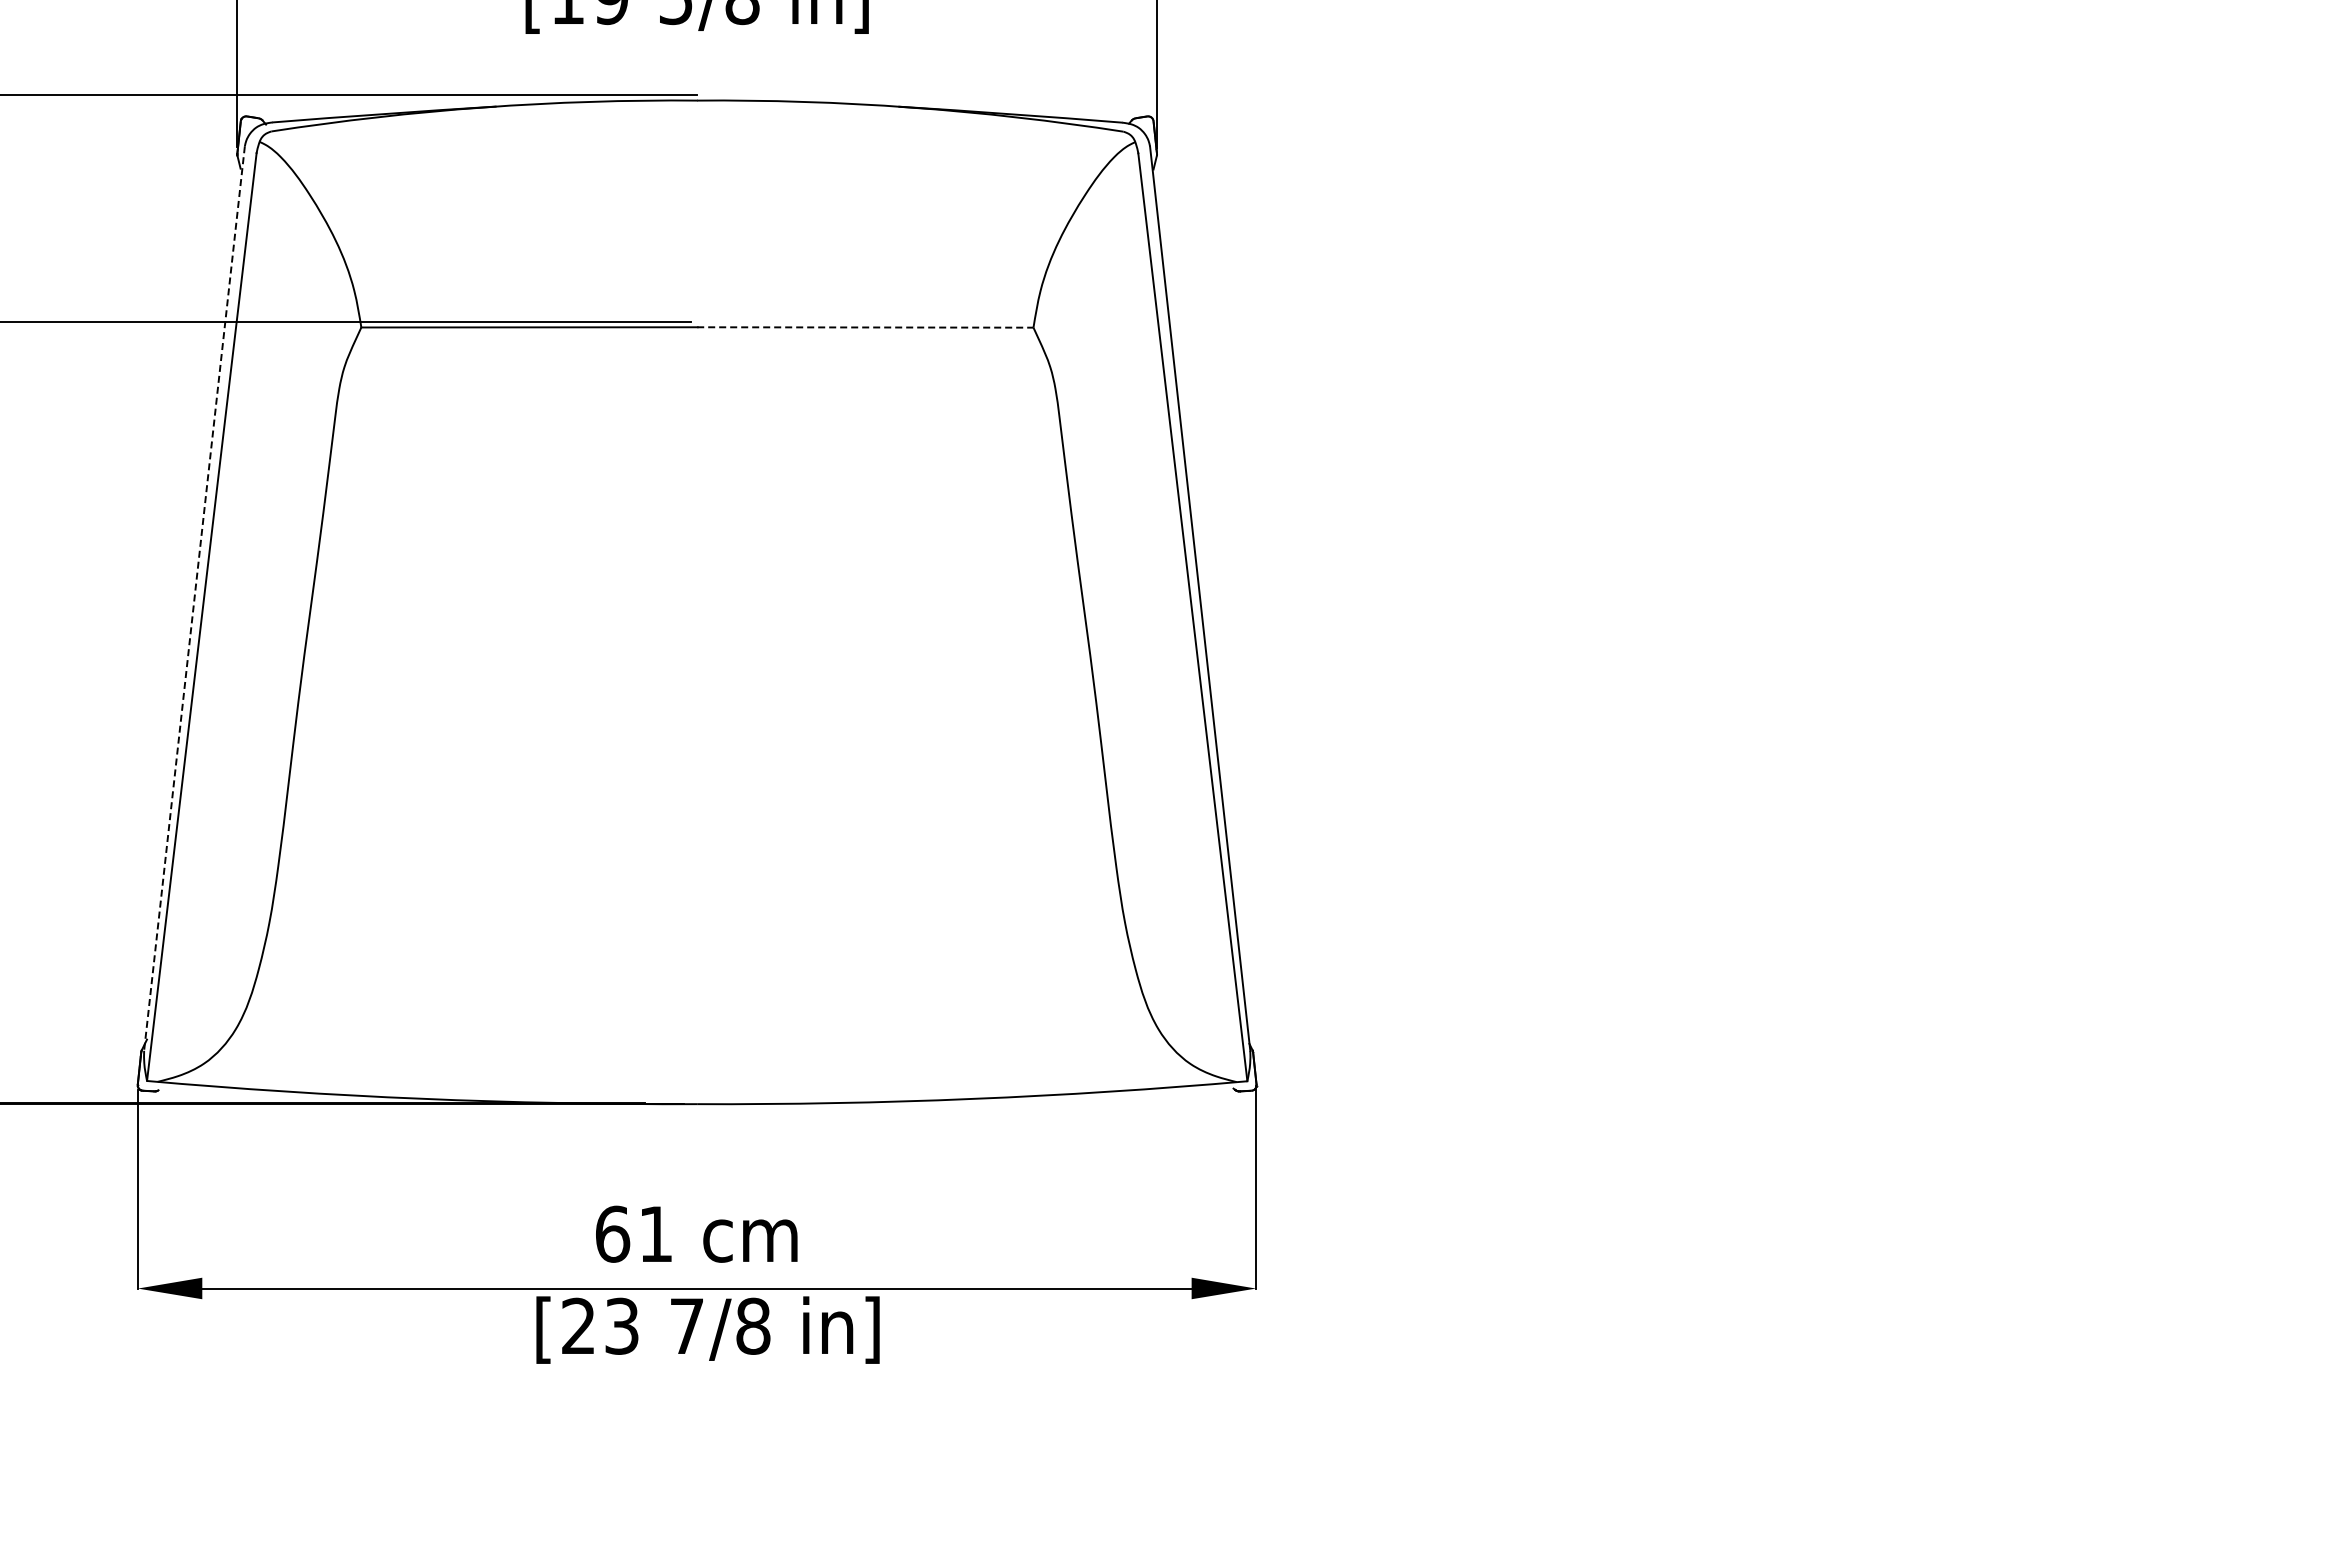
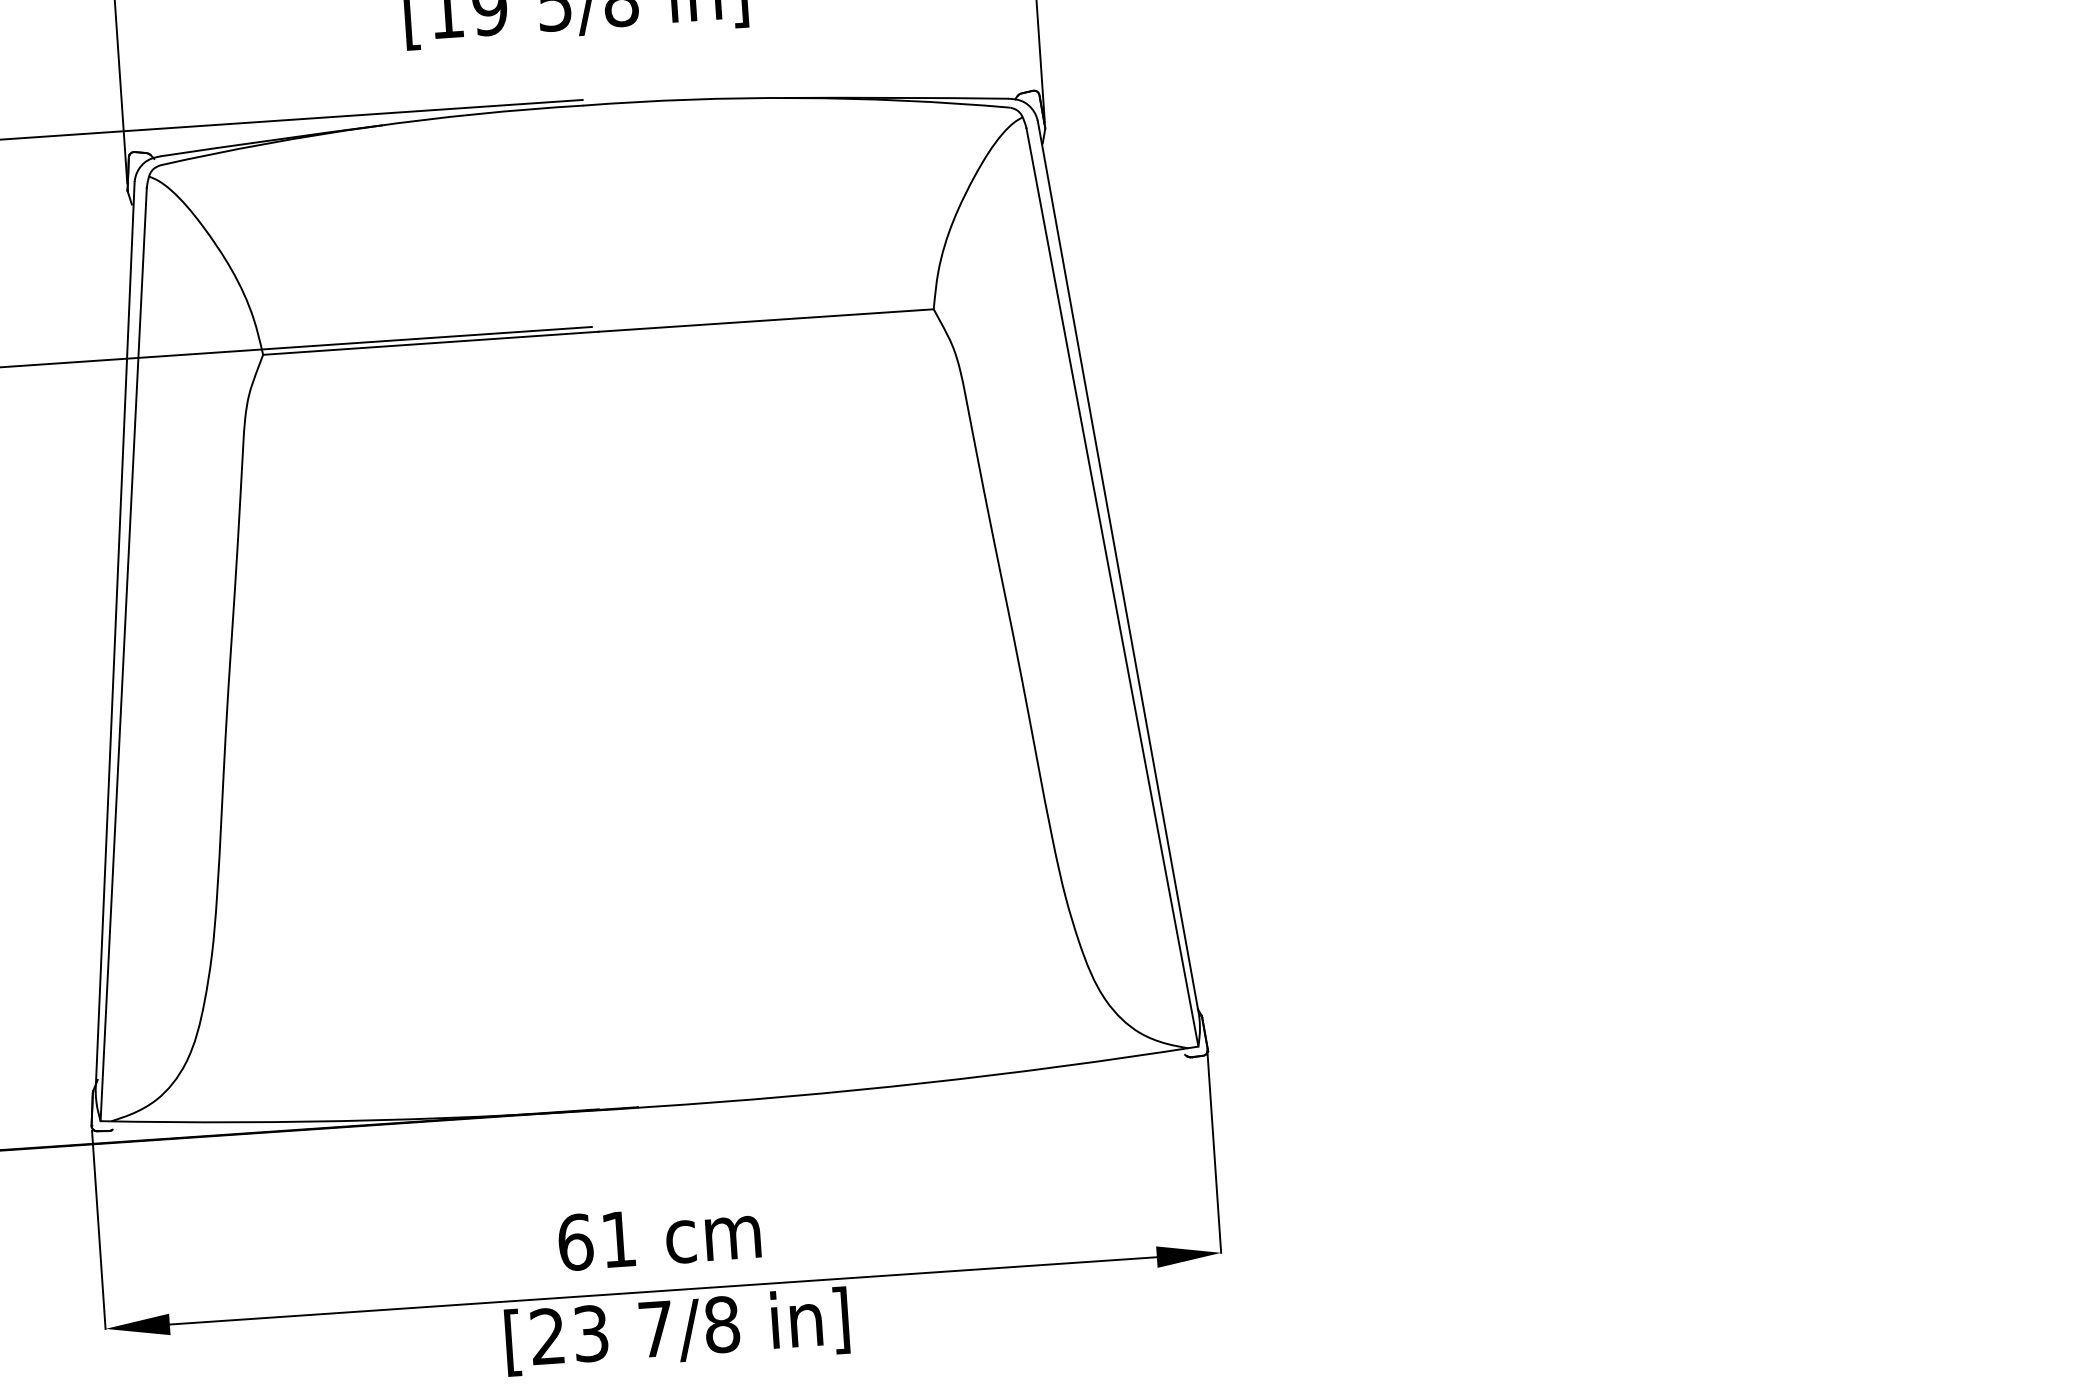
line: (865, 327) -> (766, 320), dashed -> solid
line: (194, 599) -> (115, 637), dashed -> solid

